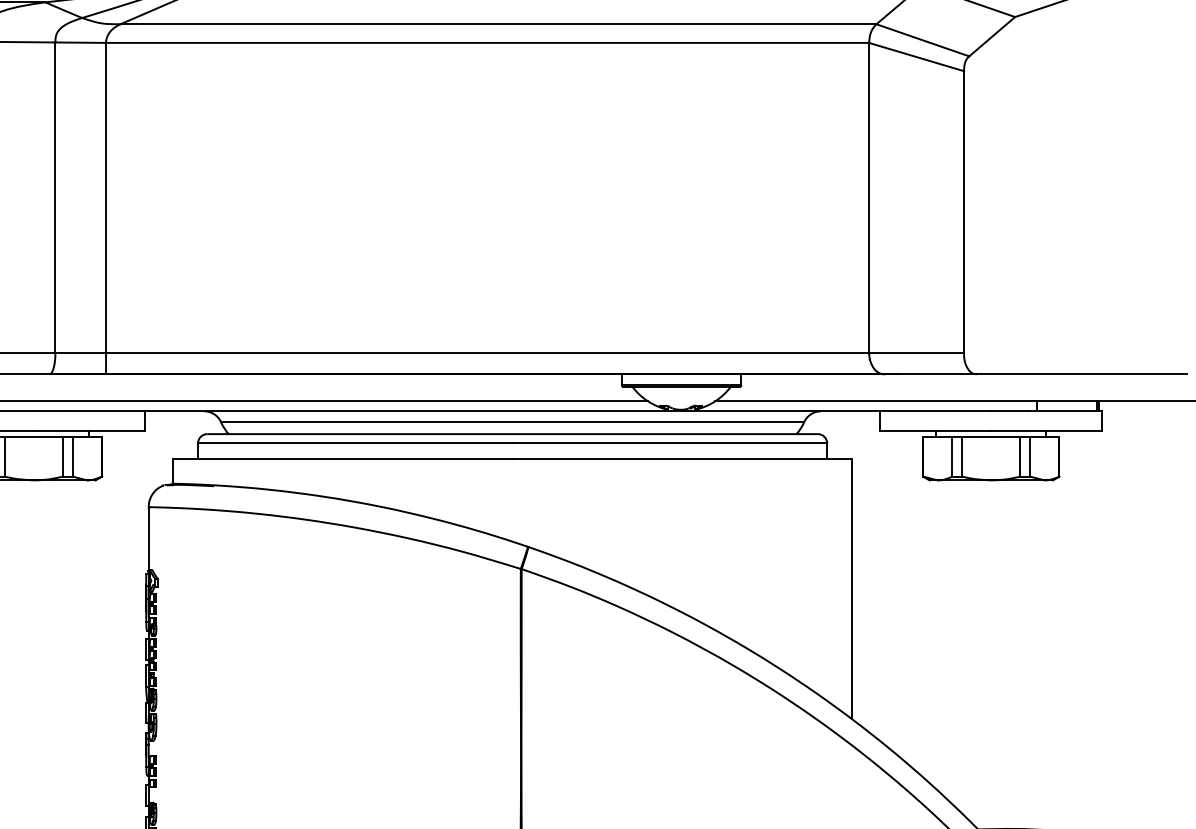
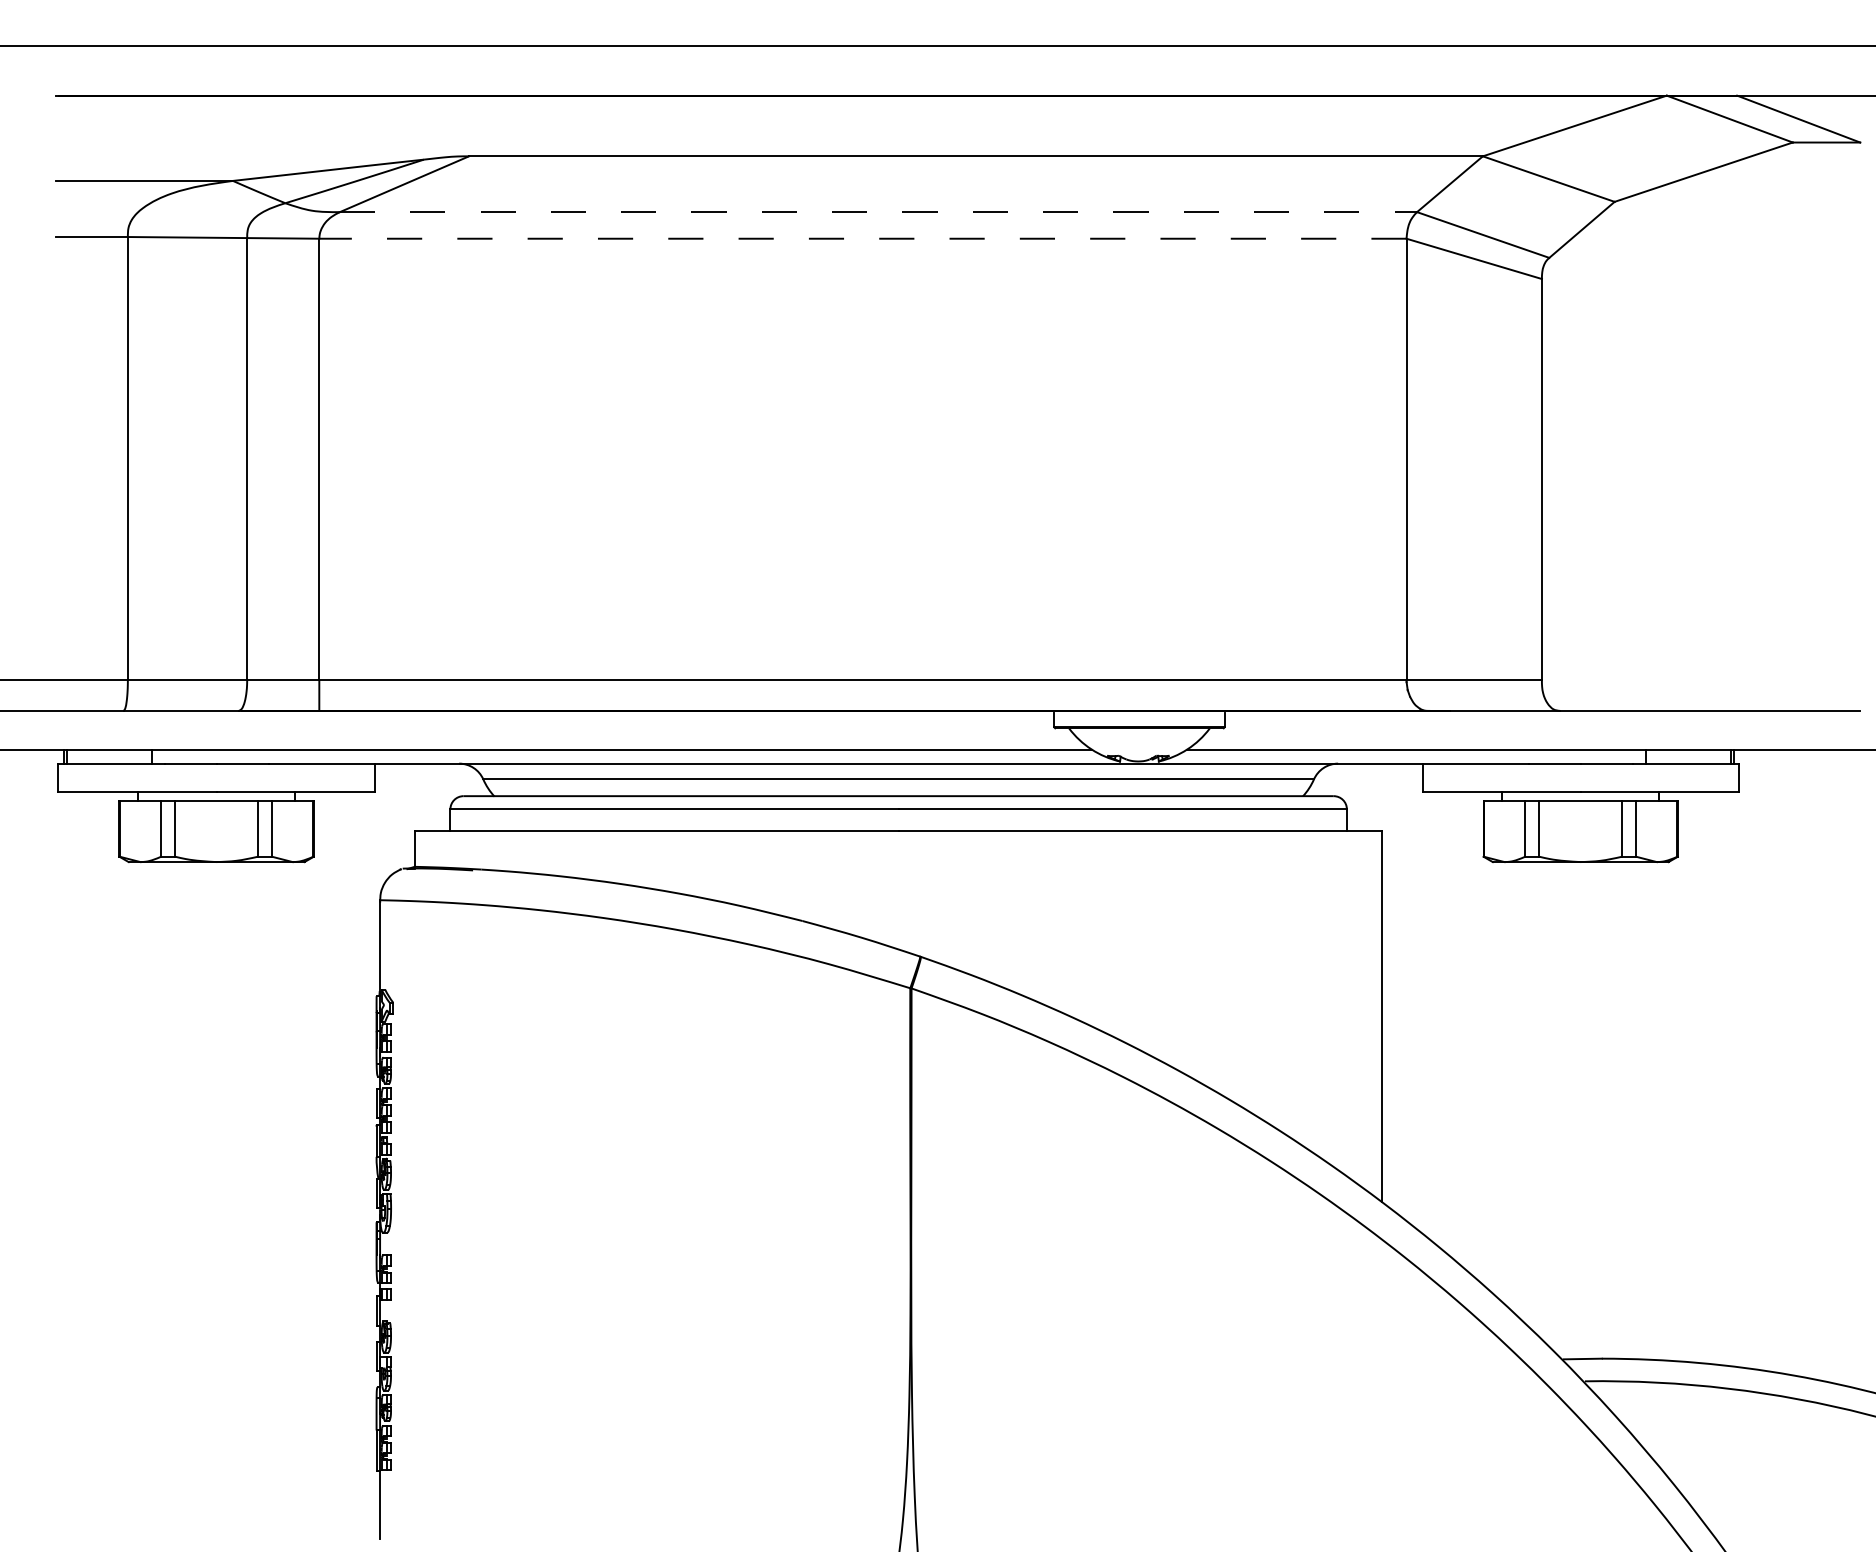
line: (498, 24) -> (878, 212), solid -> dashed
line: (487, 42) -> (862, 238), solid -> dashed

